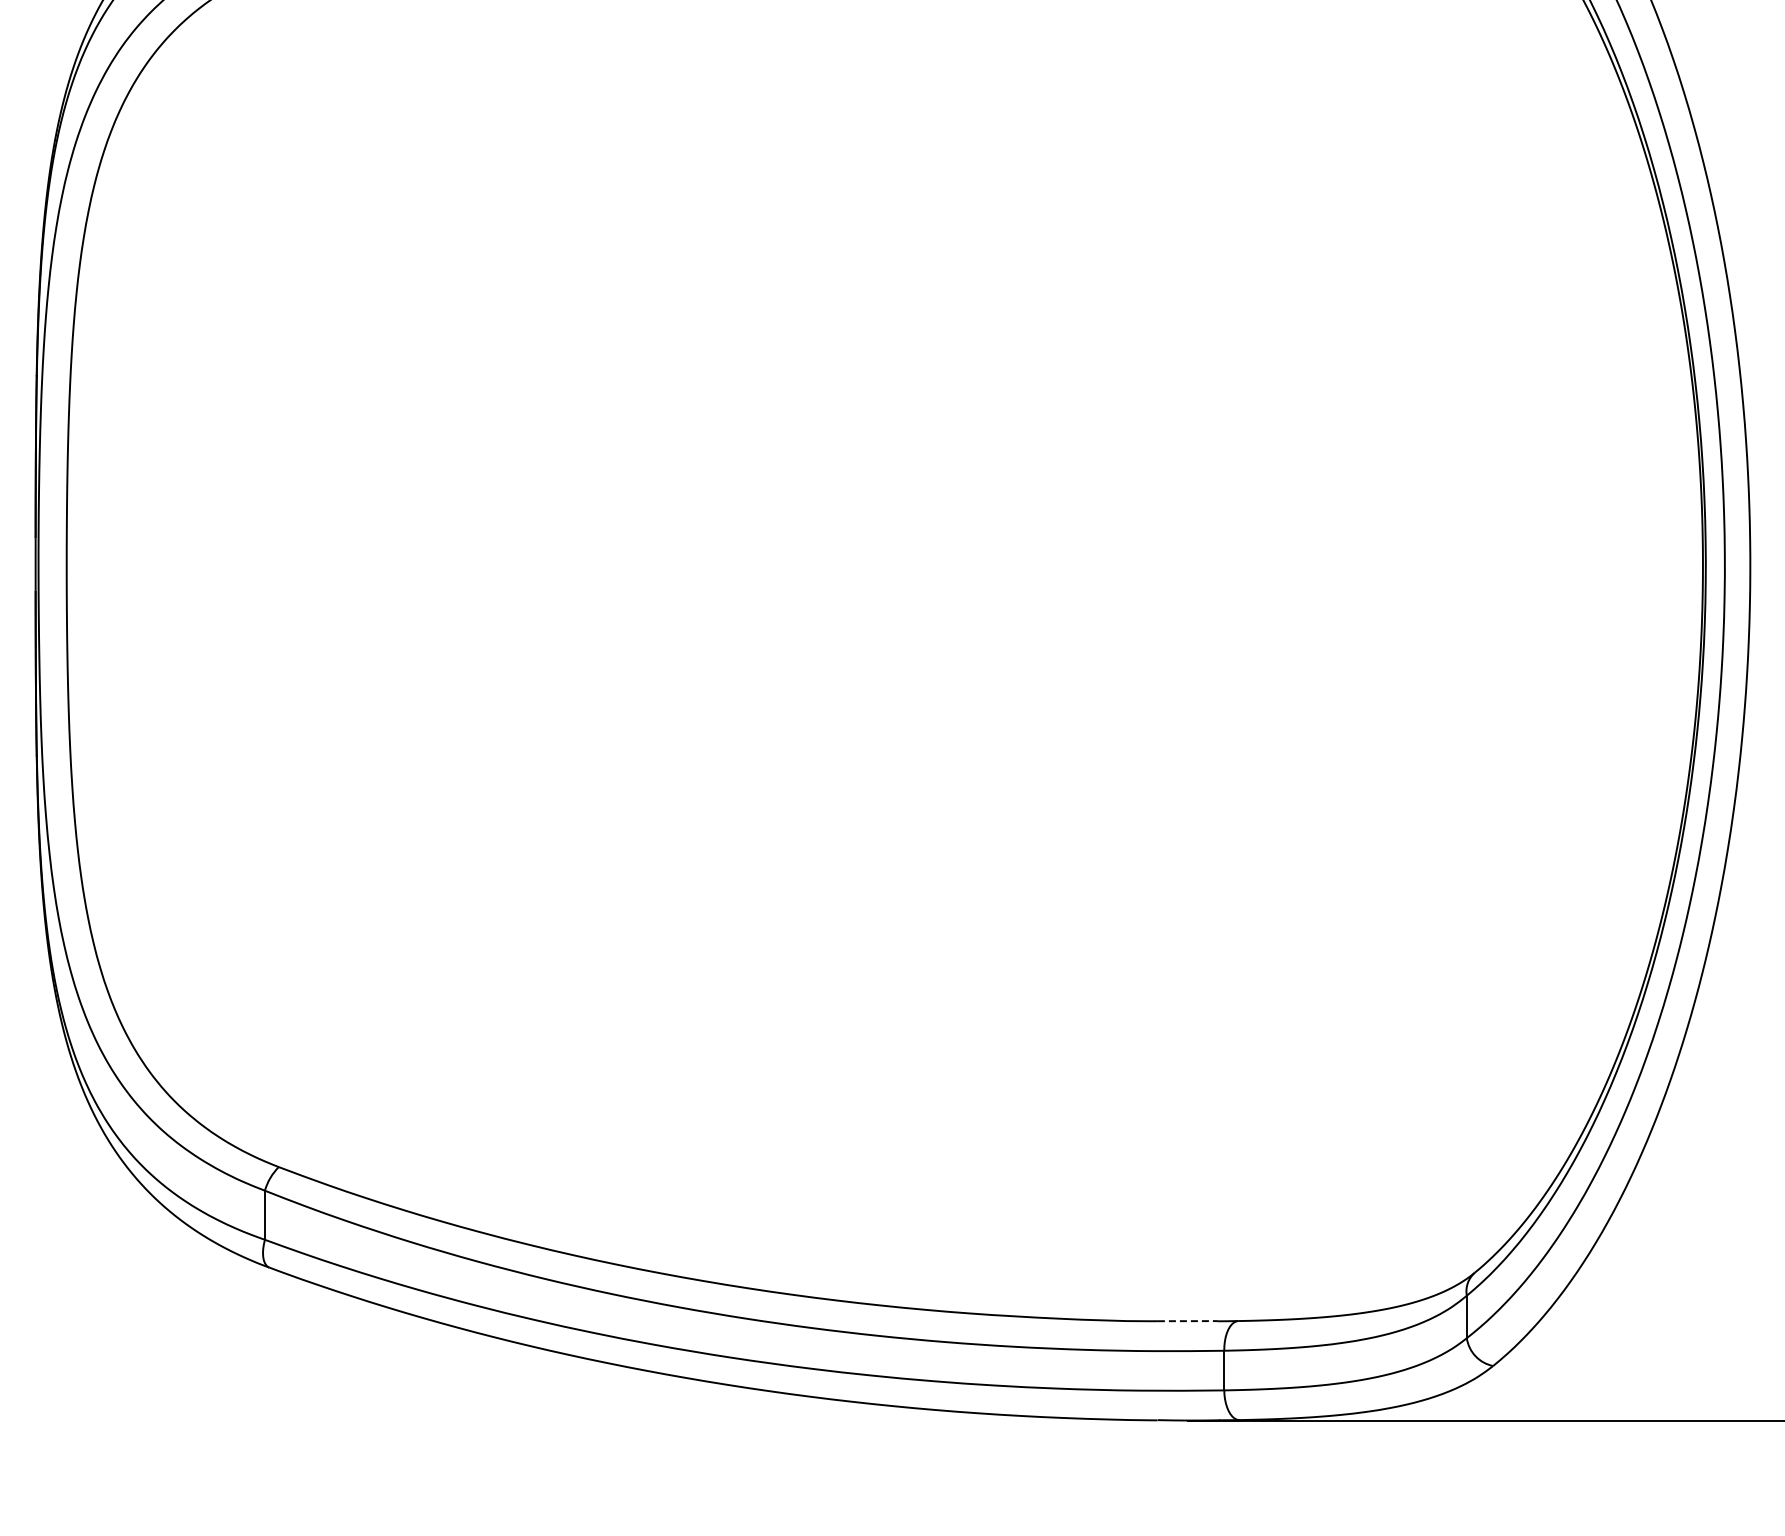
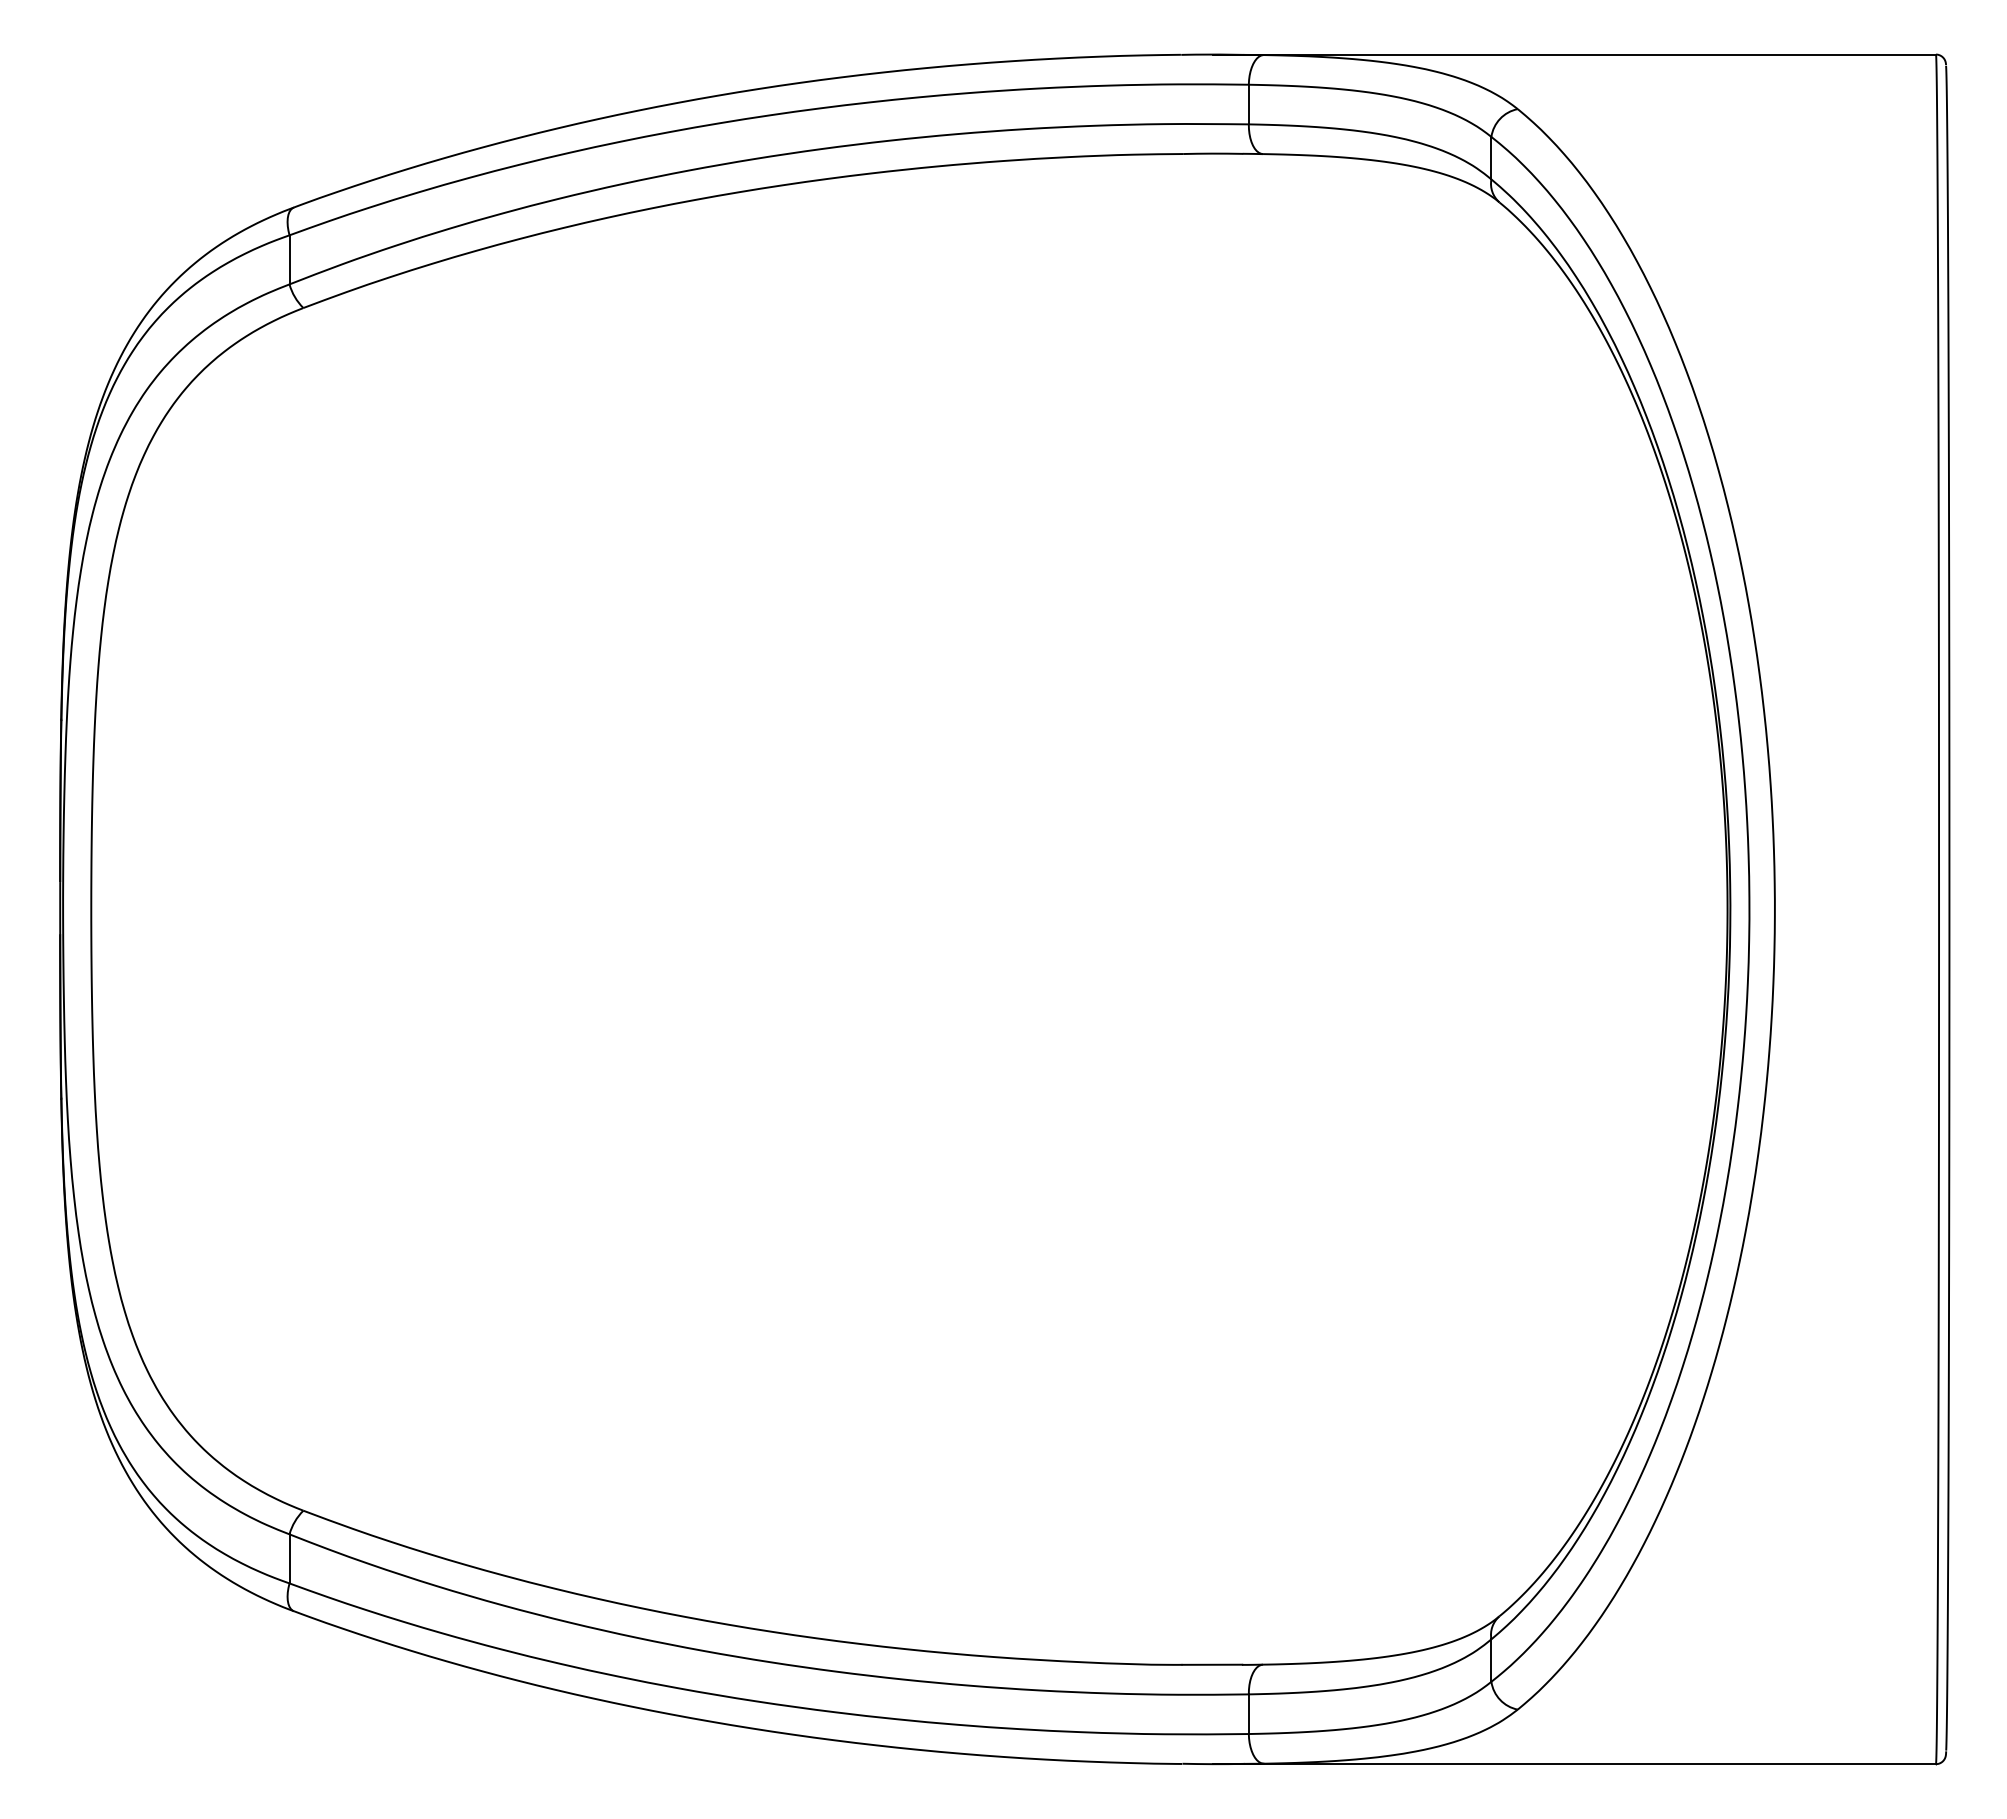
line: (1187, 1320) -> (1212, 1664), dashed -> solid

